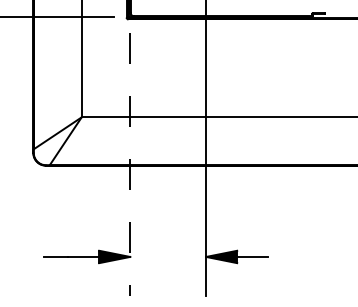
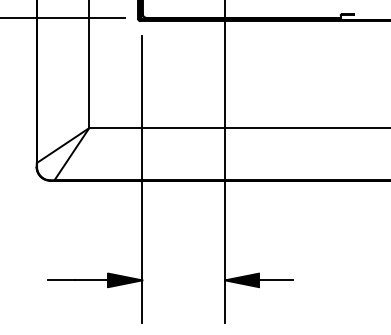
line: (130, 164) -> (142, 179), dashed -> solid

